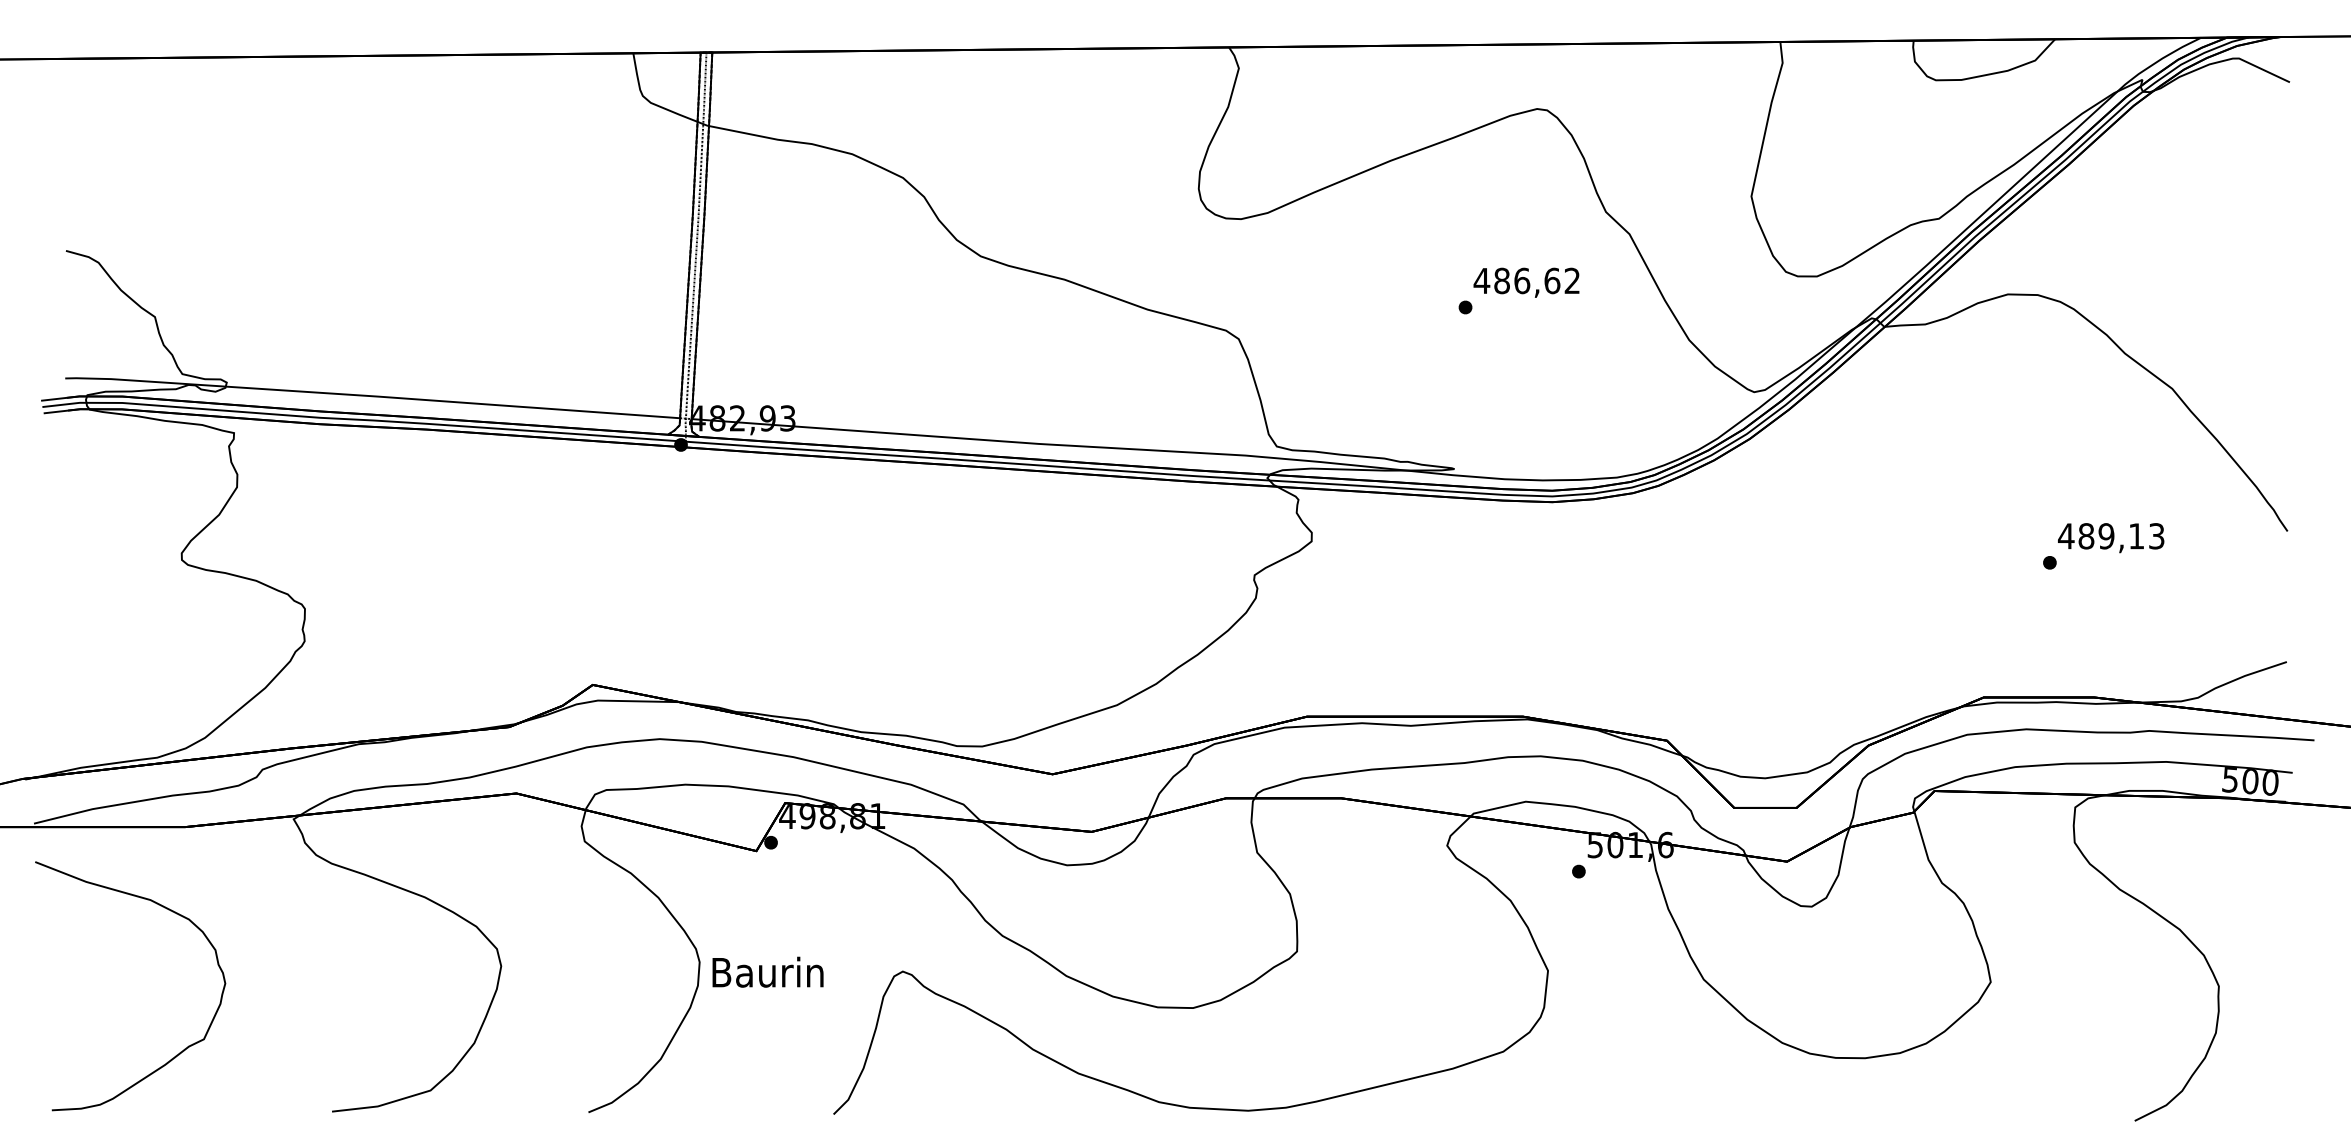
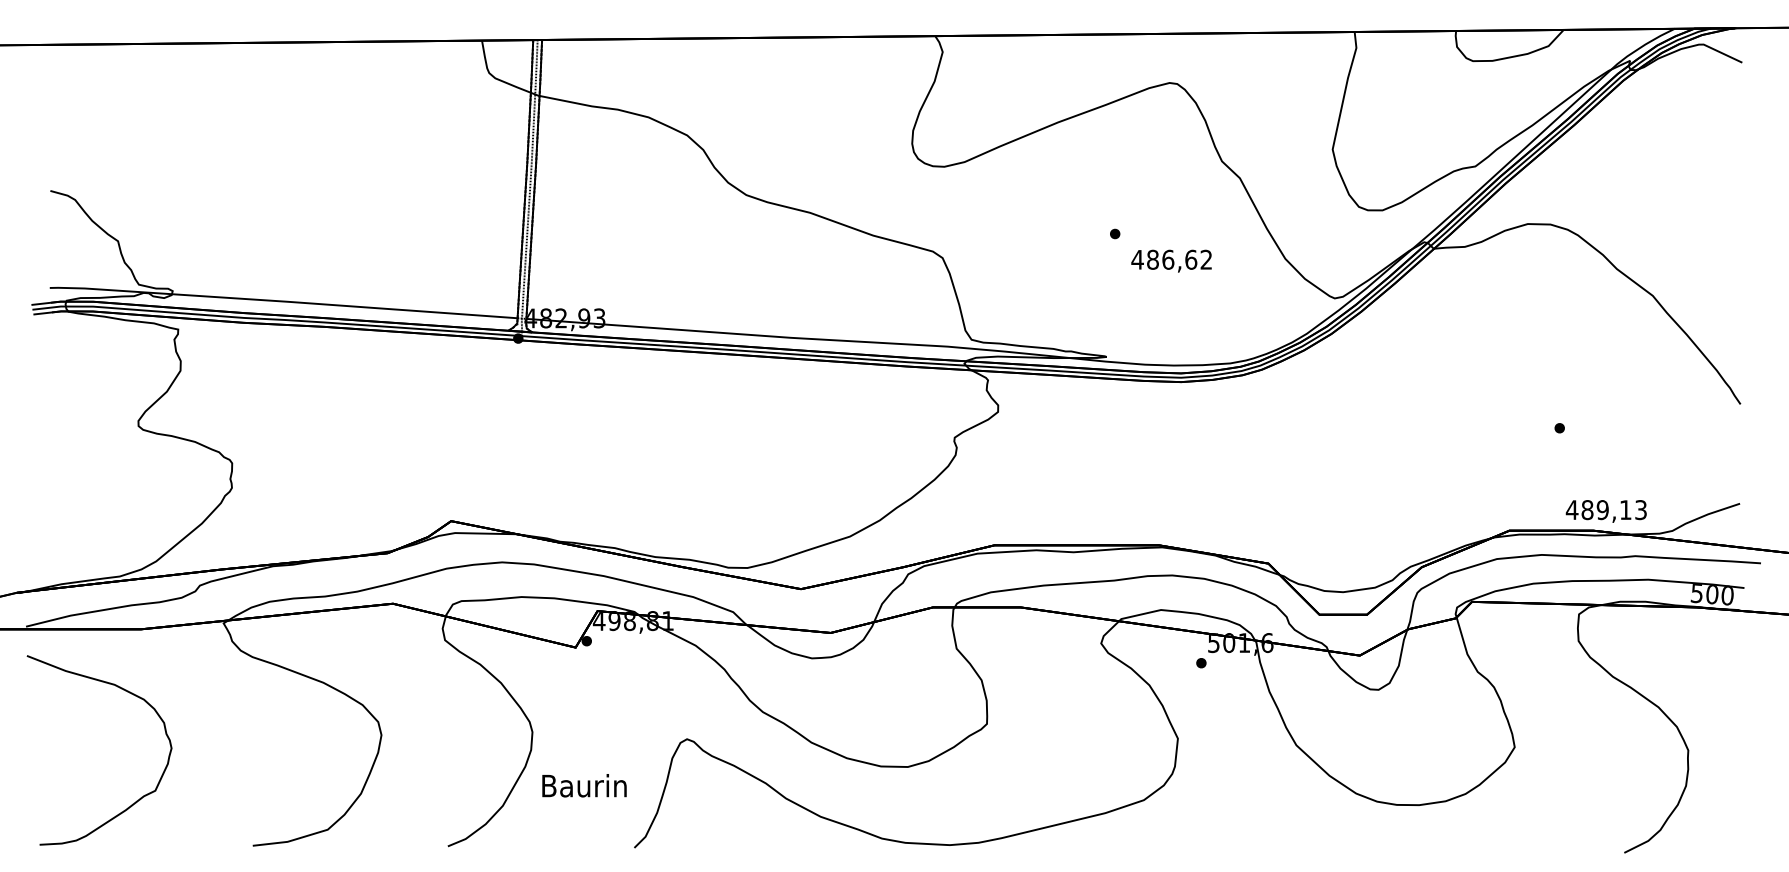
text: (1526, 281) -> (1171, 260), moved
text: (2110, 538) -> (1605, 511), moved
text: (768, 971) -> (584, 785), moved

